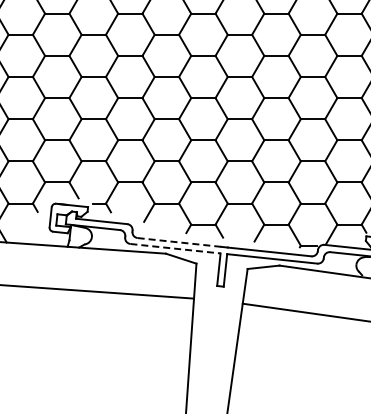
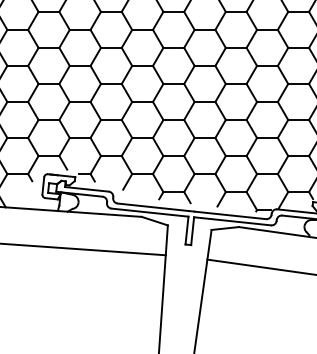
line: (179, 242) -> (153, 207), dashed -> solid
line: (175, 248) -> (149, 212), dashed -> solid

